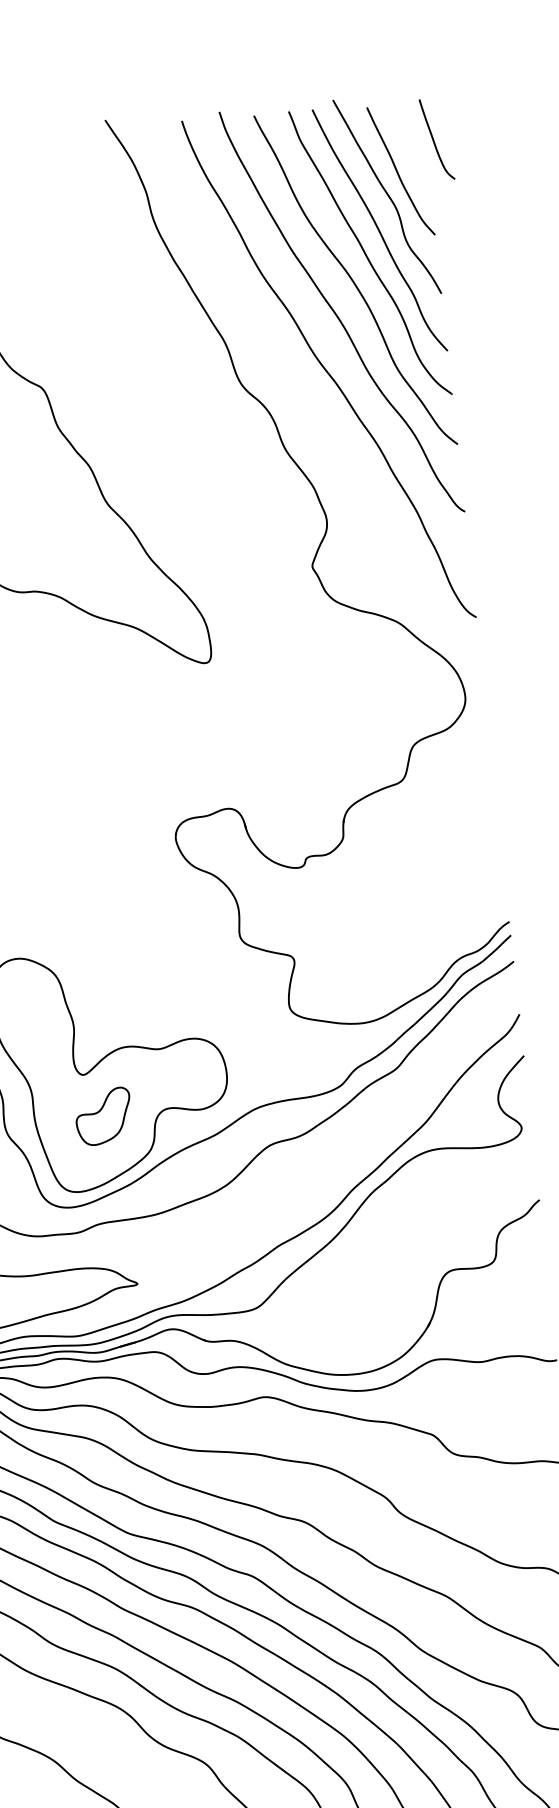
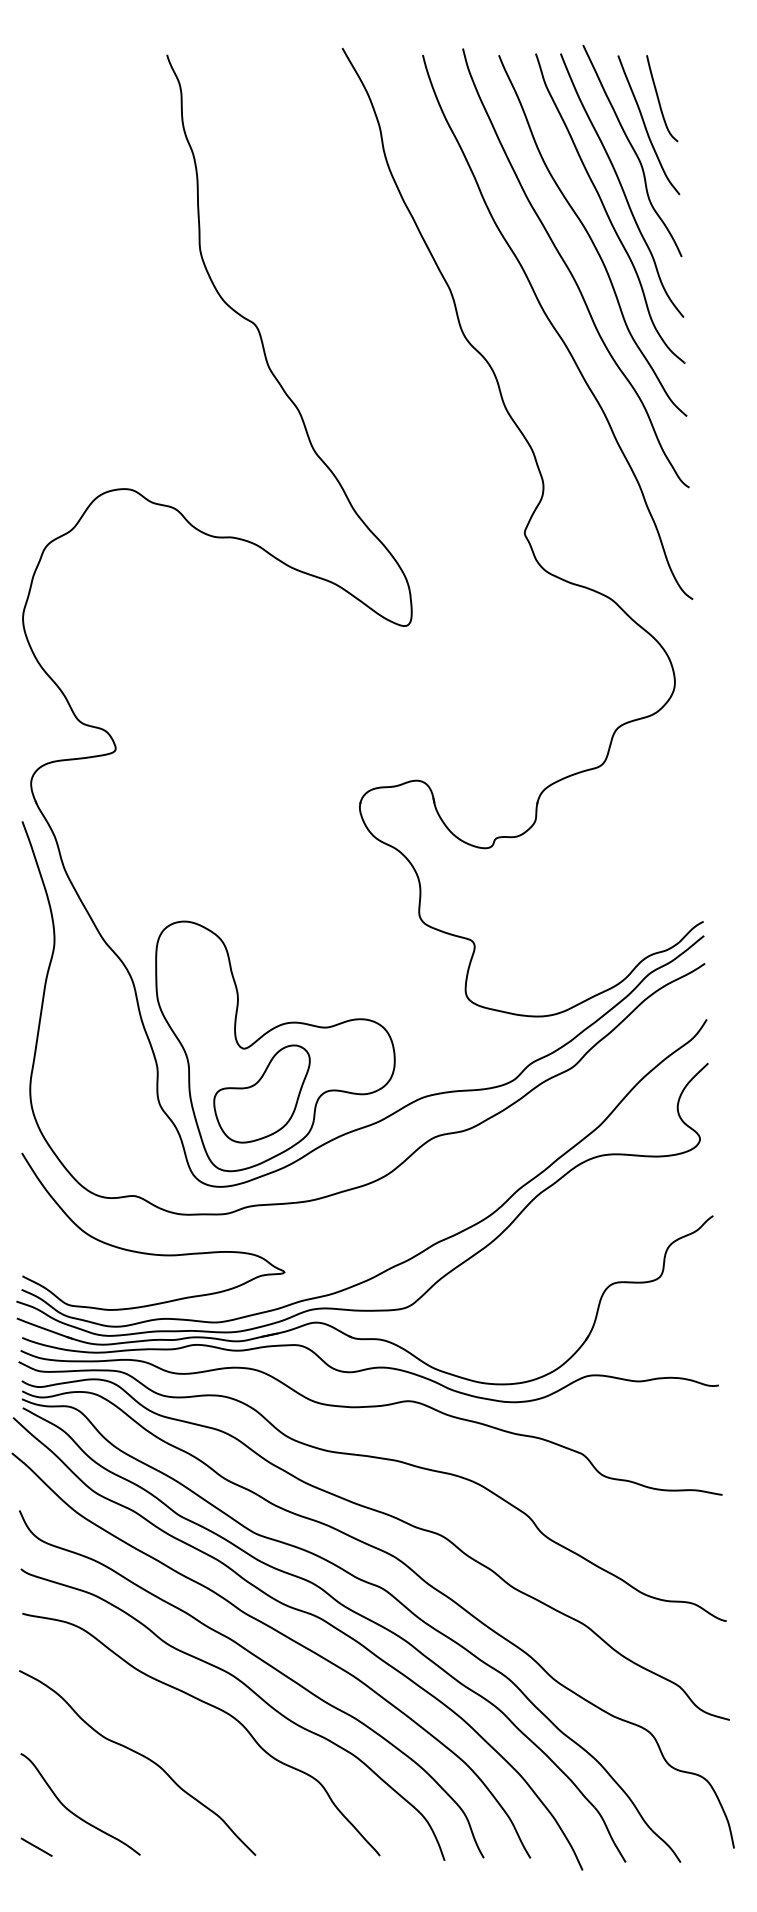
curve: (434, 139) -> (659, 98), moved
part: (102, 1116) -> (261, 1093), size x1.67

